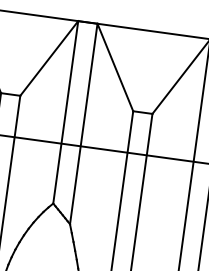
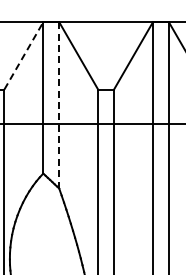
line: (48, 57) -> (23, 55), solid -> dashed
line: (84, 122) -> (59, 104), solid -> dashed

